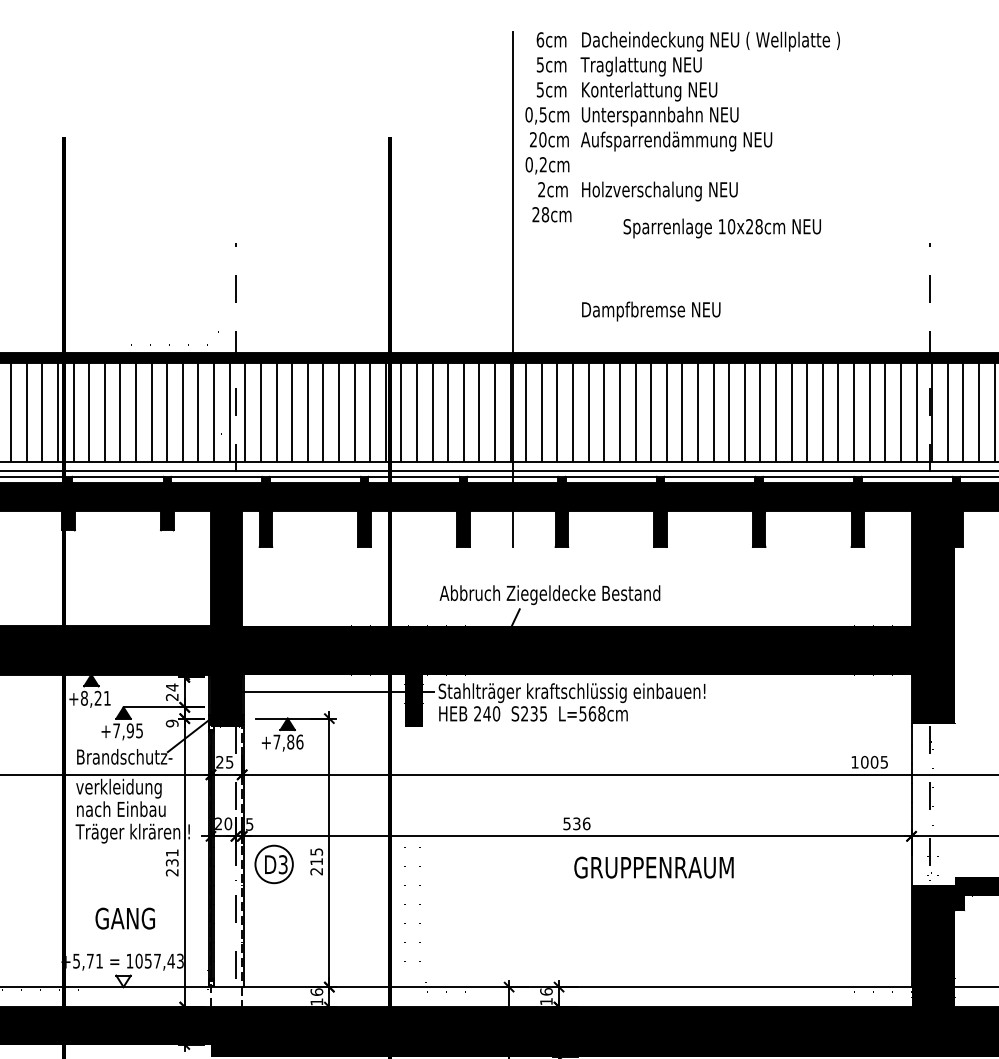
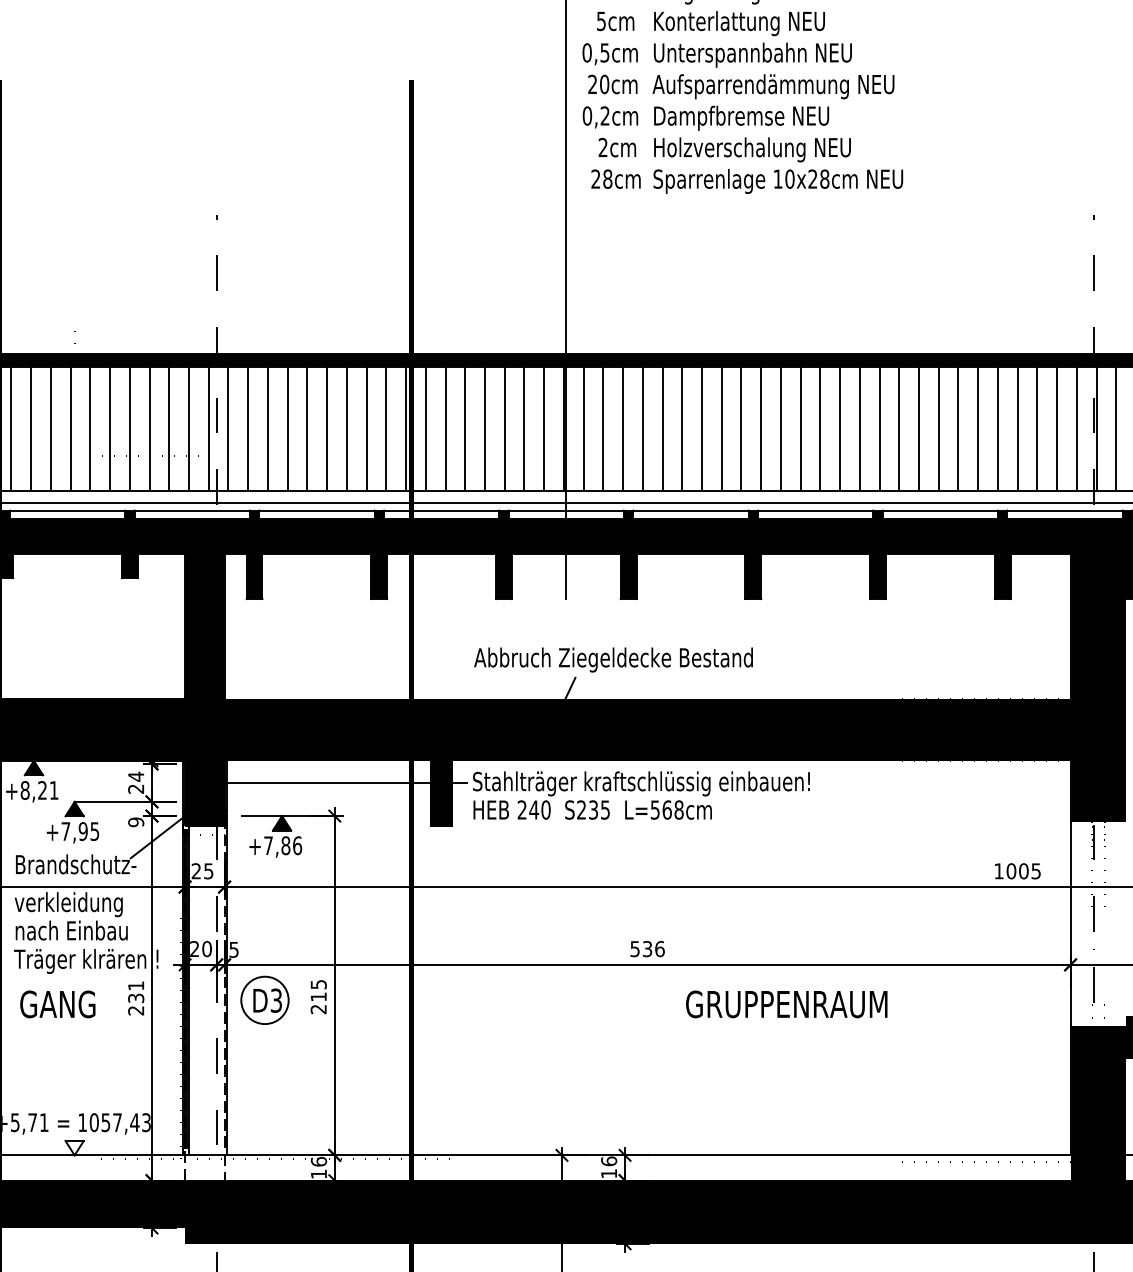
text: (721, 228) -> (777, 181), moved
text: (651, 311) -> (741, 118), moved
text: (653, 867) -> (786, 1004), moved
text: (124, 918) -> (56, 1004), moved

